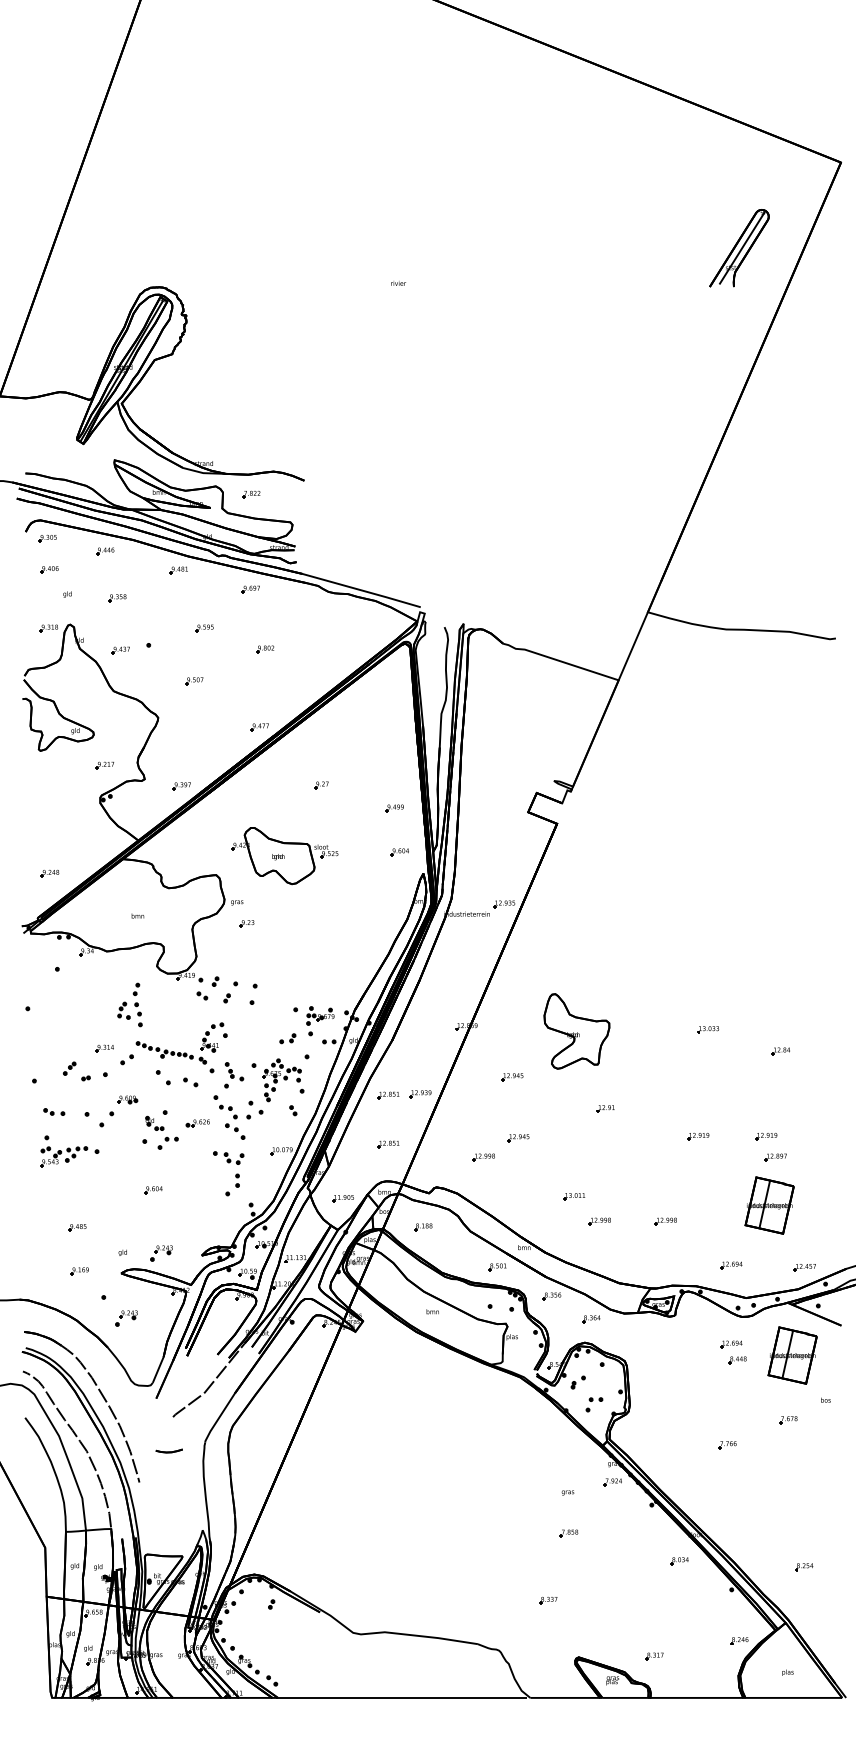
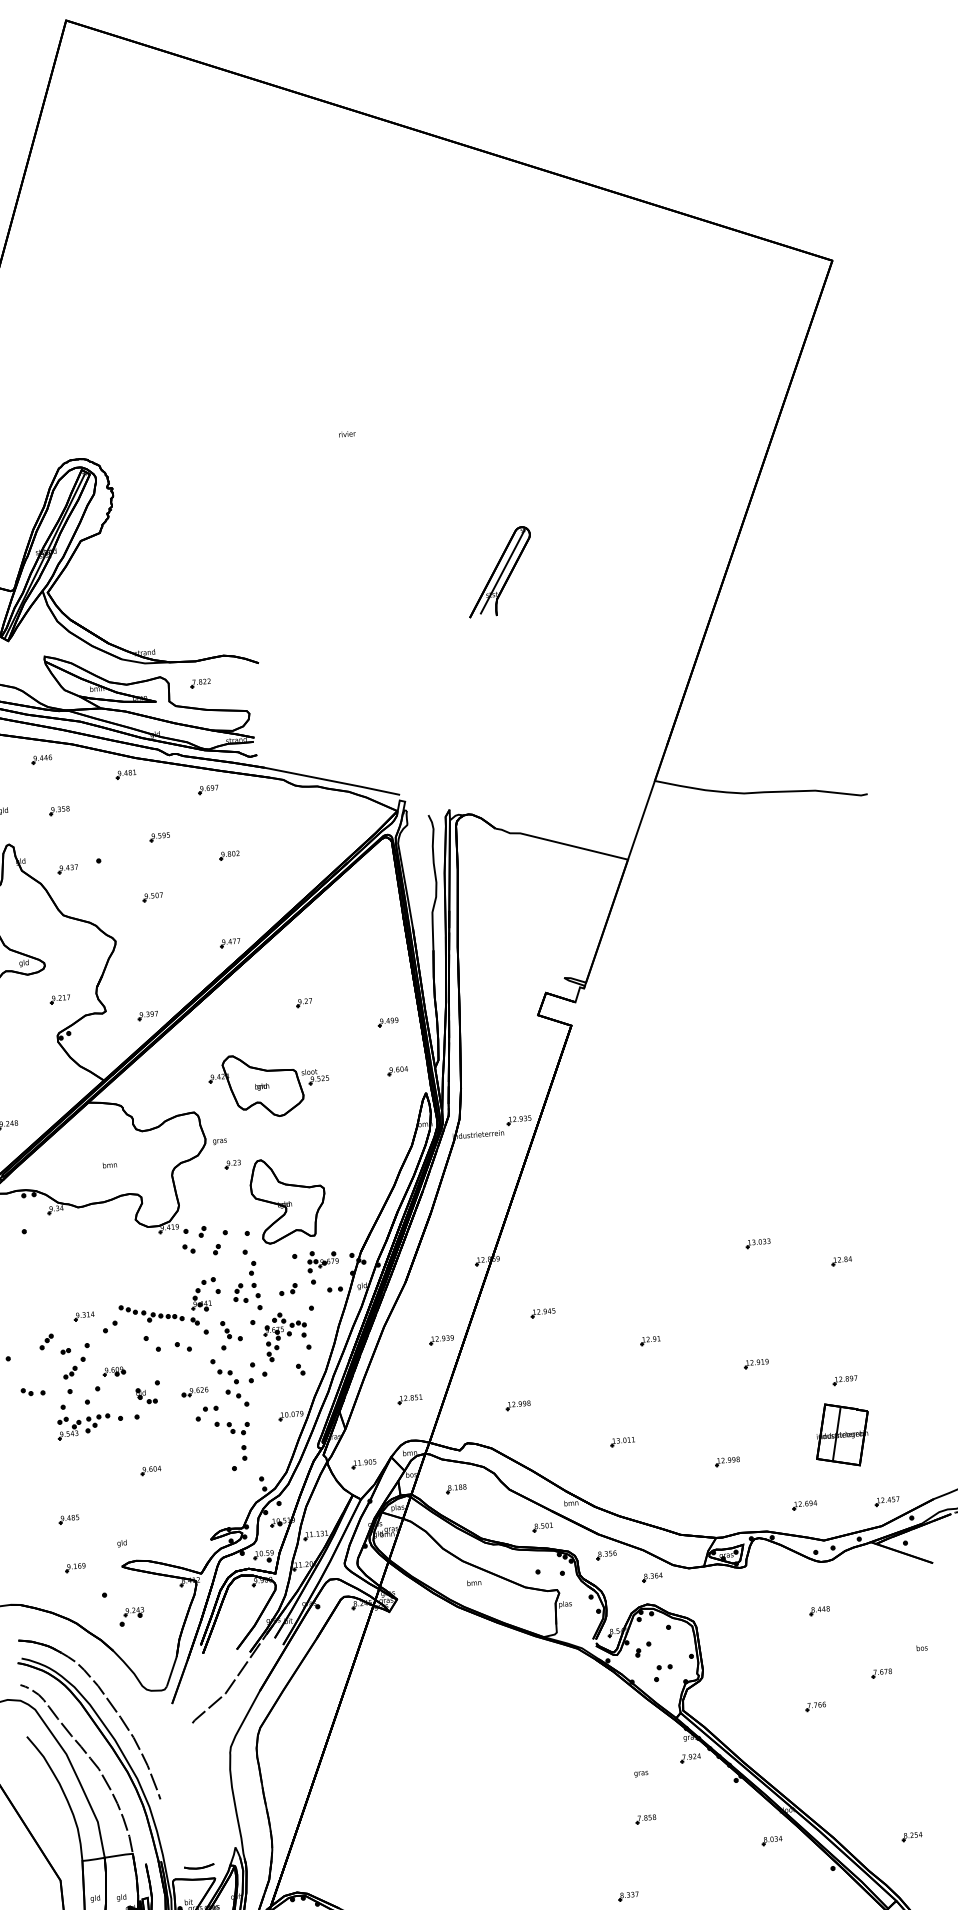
part: (739, 248) -> (499, 572), moved
part: (129, 1004) -> (246, 1285), moved
part: (576, 1031) -> (287, 1200), moved
part: (92, 1093) -> (74, 1367), added
part: (388, 1095) -> (406, 1344), removed
part: (766, 1136) -> (832, 1357), removed
part: (518, 1138) -> (555, 1381), removed
part: (167, 1142) -> (206, 1412), moved
part: (69, 1151) -> (89, 1420), moved
part: (599, 1221) -> (653, 1467), removed
part: (161, 1253) -> (165, 1540), removed
part: (731, 1344) -> (811, 1593), removed
part: (792, 1355) -> (880, 1600), removed
part: (168, 1450) -> (198, 1866), moved

